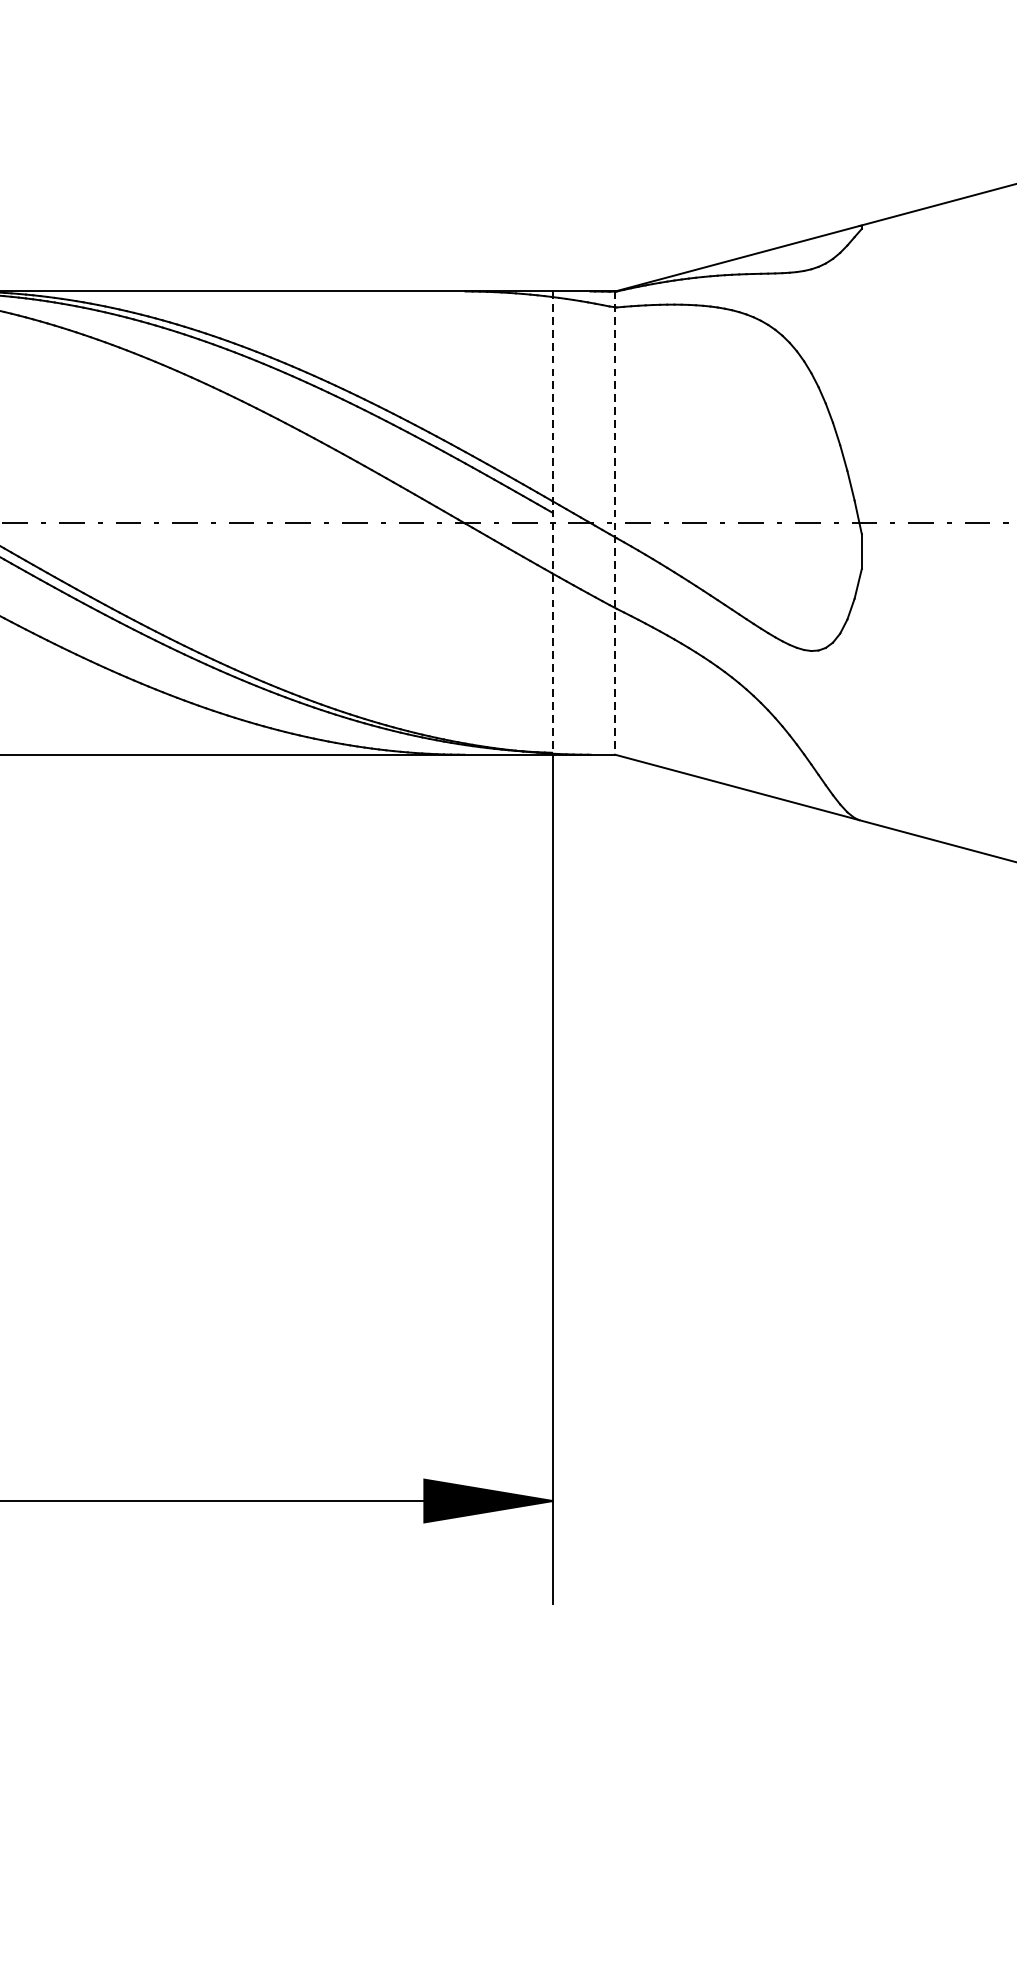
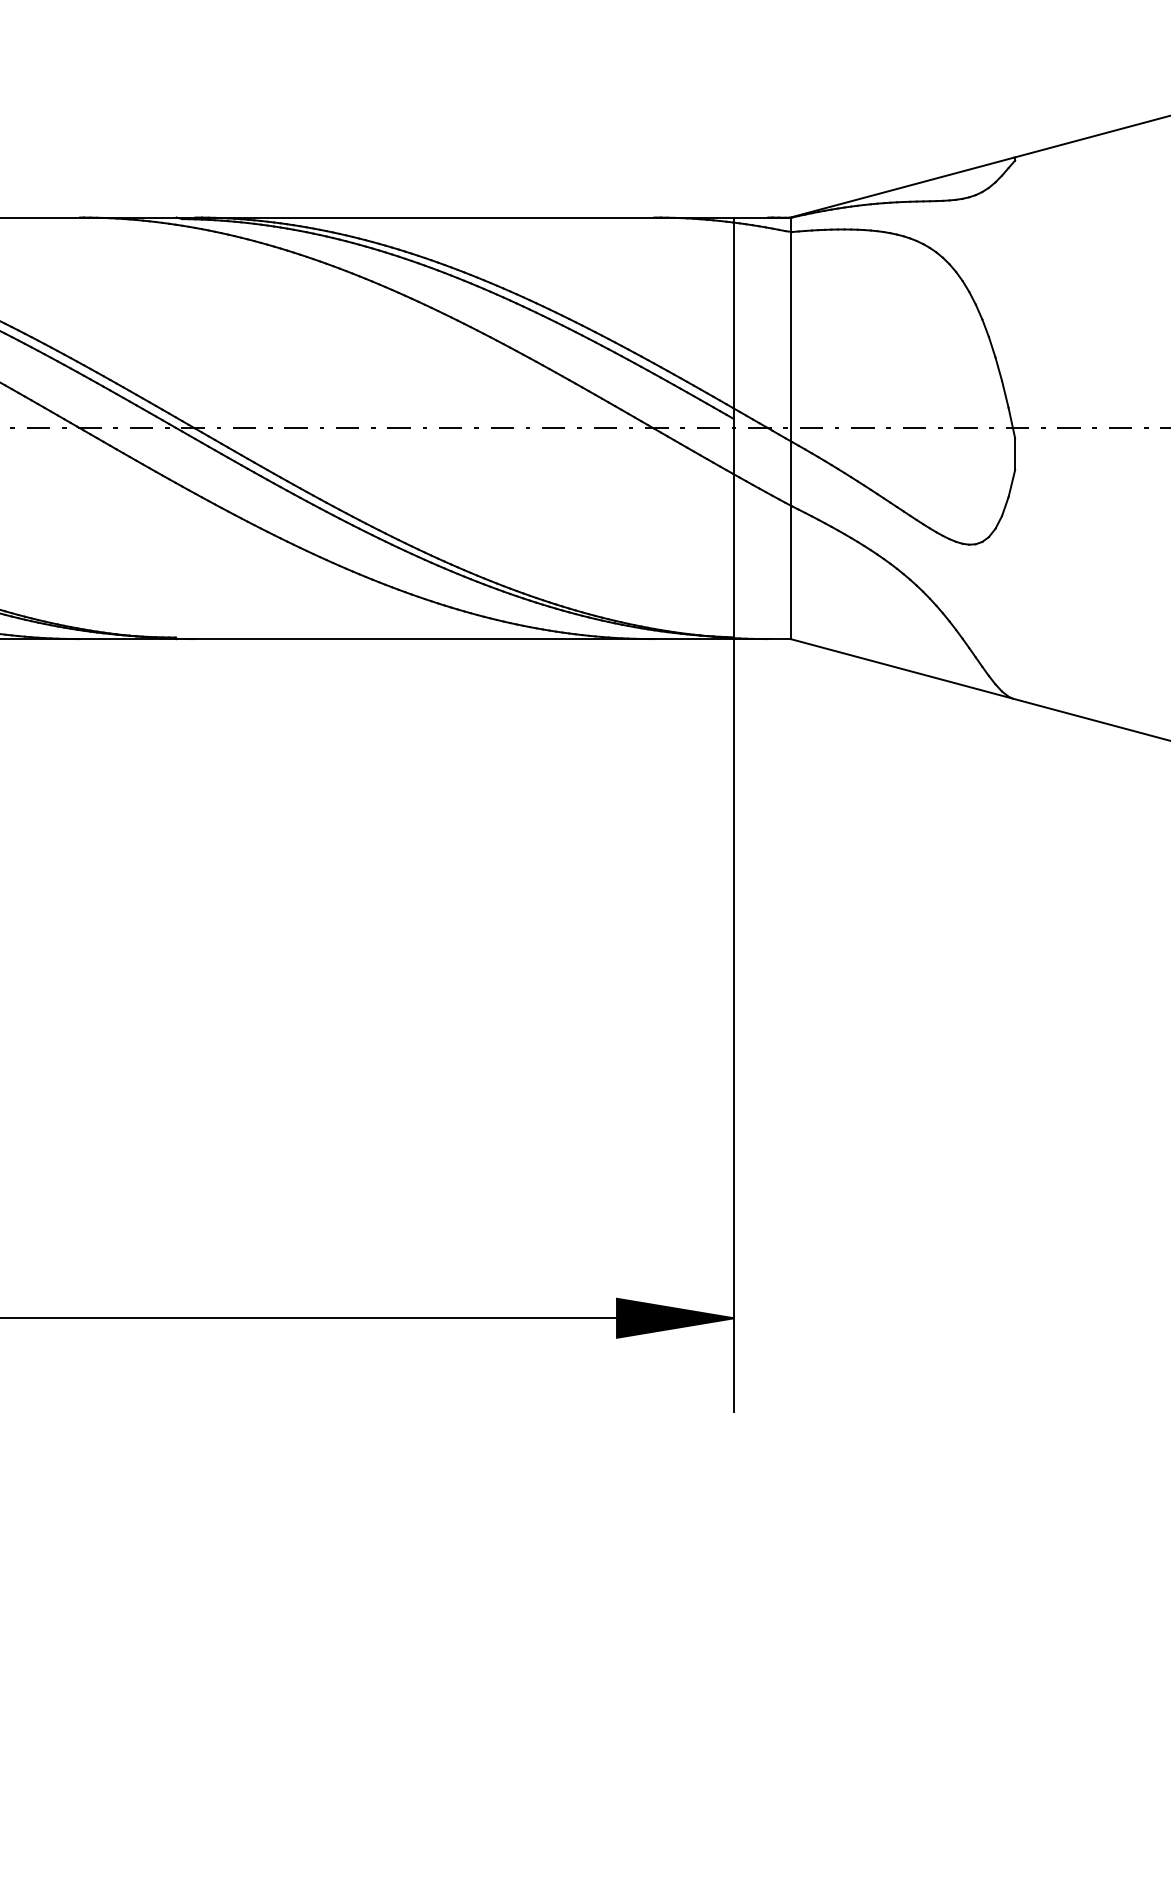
line: (553, 523) -> (734, 428), dashed -> solid
line: (614, 523) -> (790, 428), dashed -> solid

